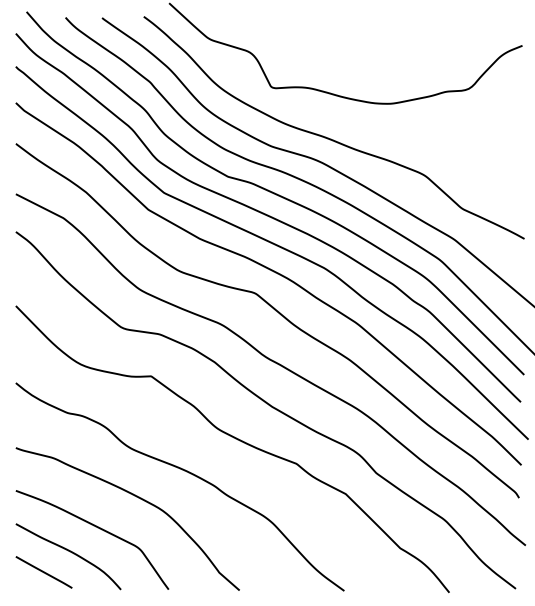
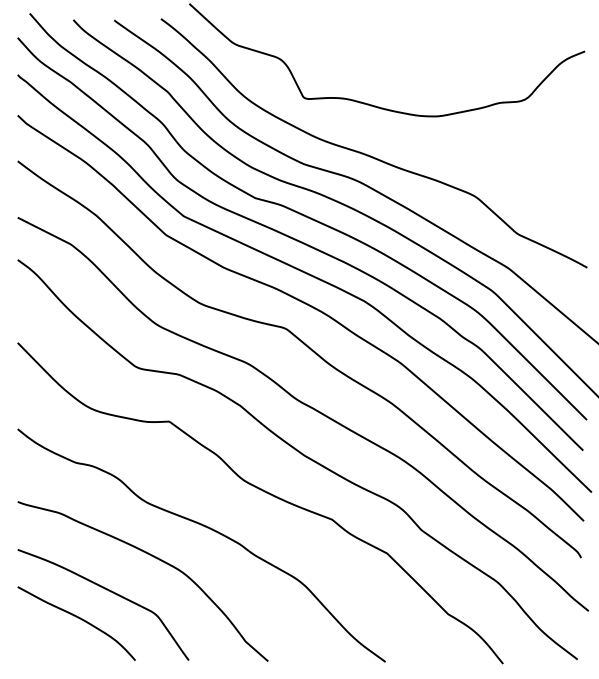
line: (44, 572) -> (49, 641), removed

